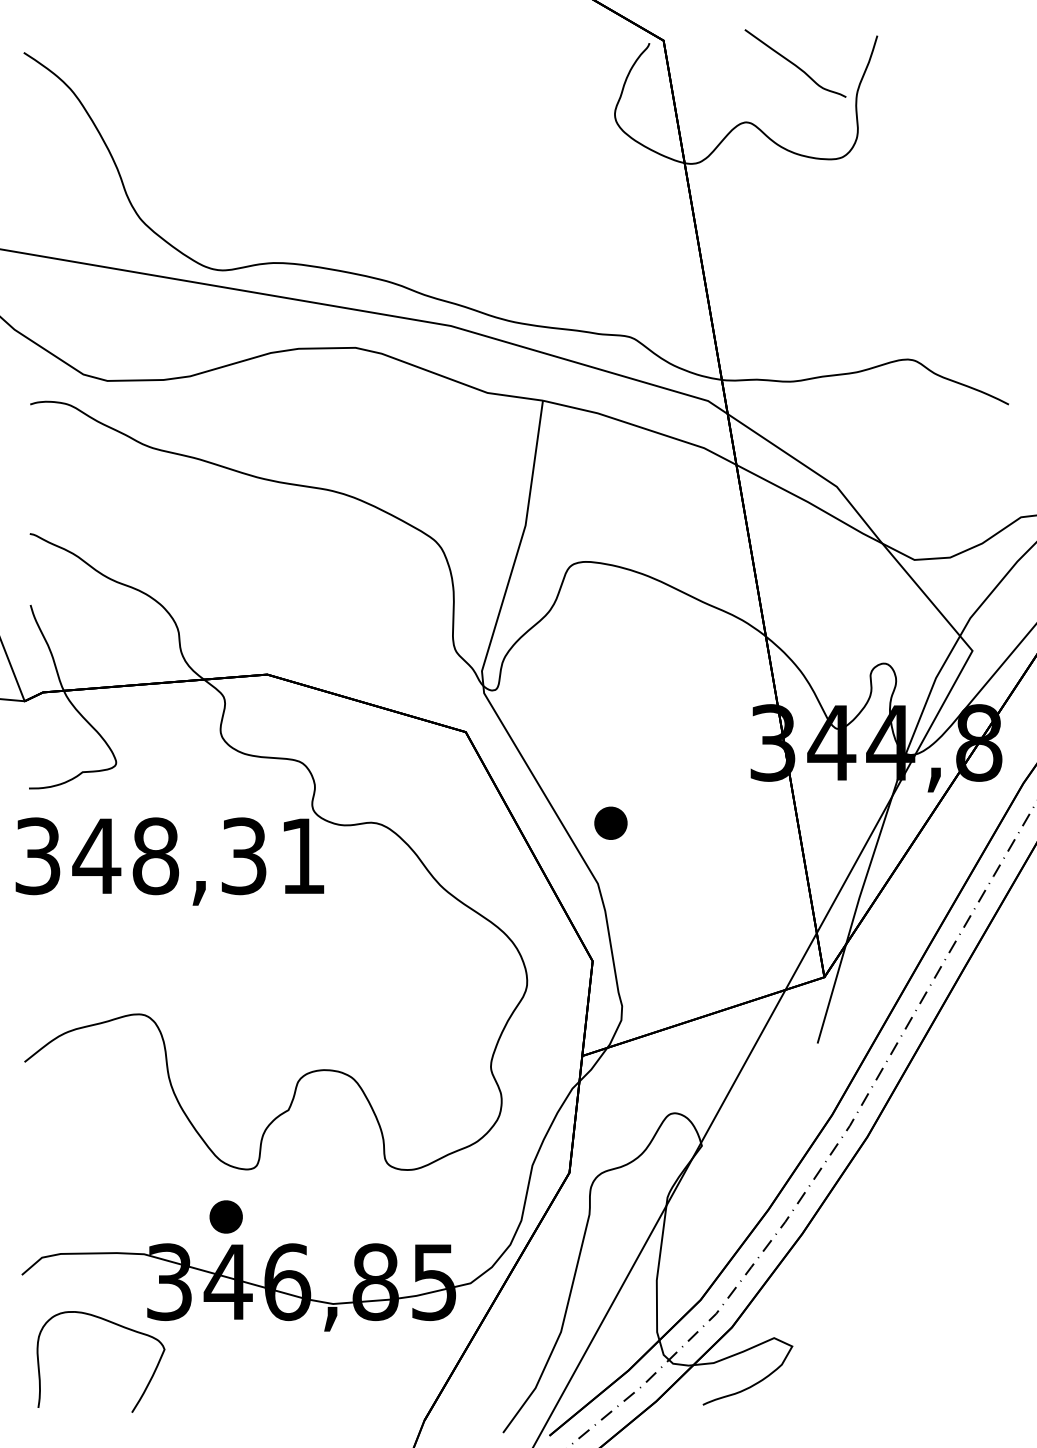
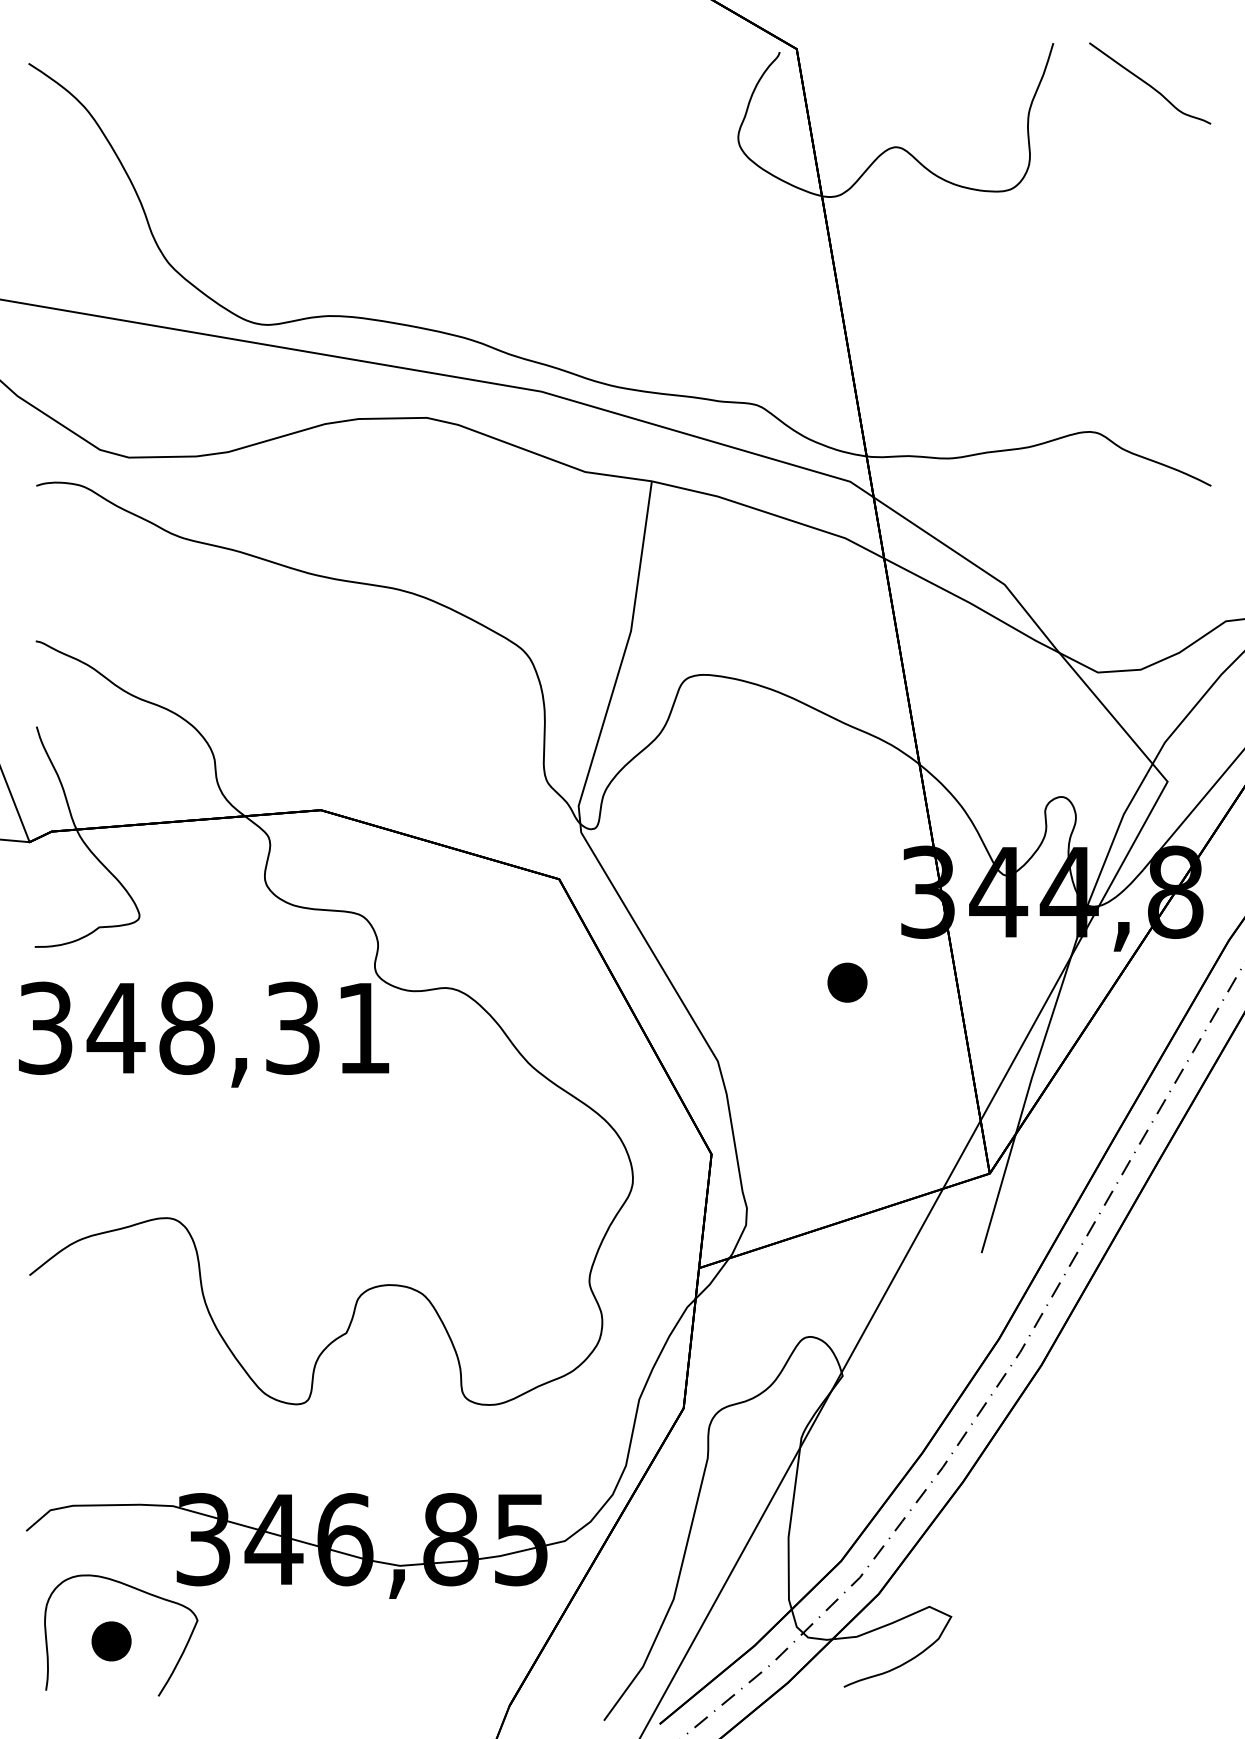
curve: (795, 64) -> (1150, 84), moved
part: (610, 823) -> (847, 982), moved
part: (226, 1217) -> (111, 1641), moved

